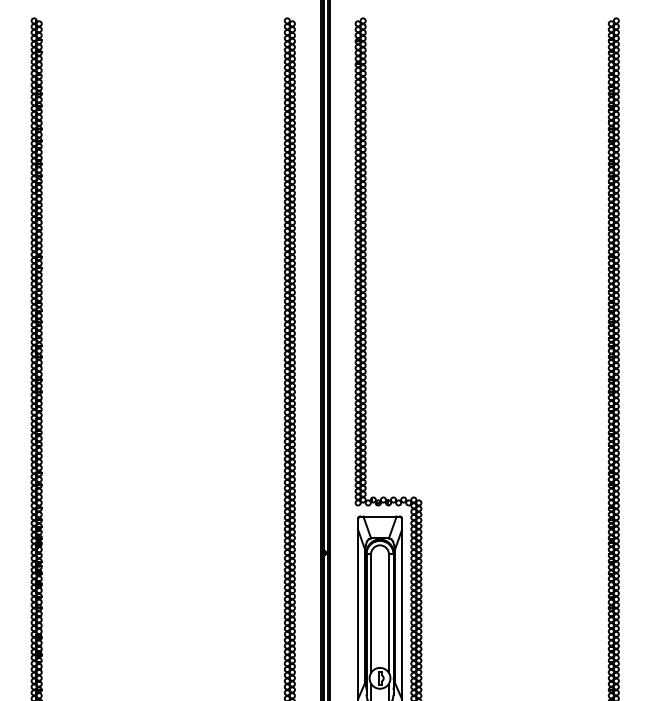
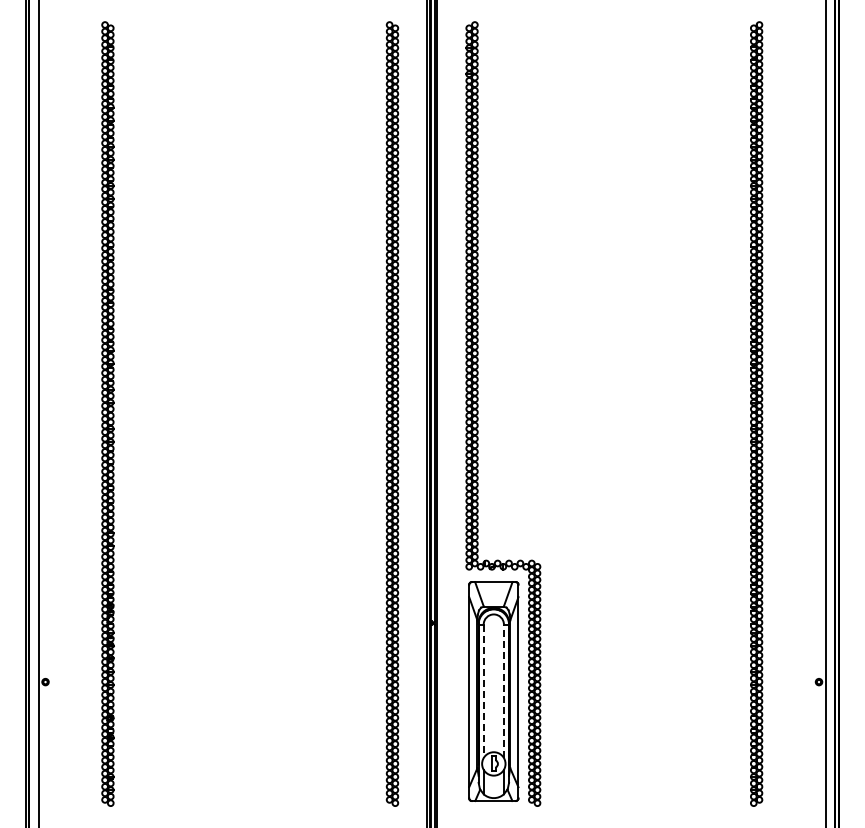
line: (370, 613) -> (483, 691), solid -> dashed
line: (388, 613) -> (503, 691), solid -> dashed

